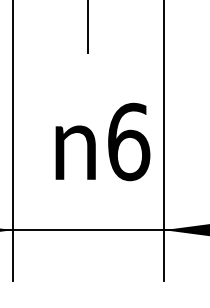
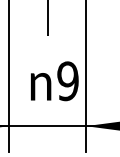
text: (127, 142) -> (67, 81), 6 -> 9

